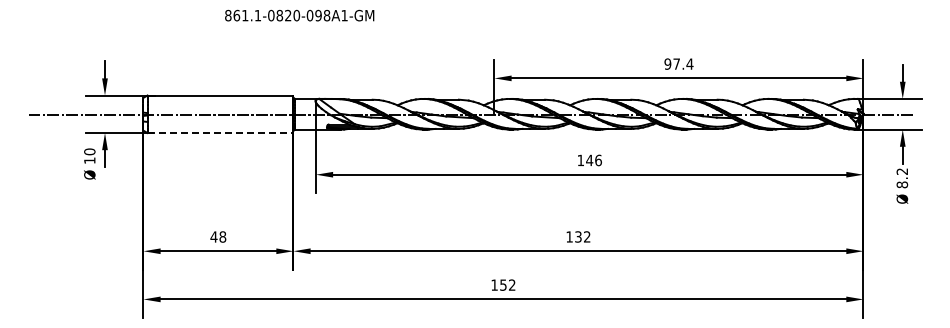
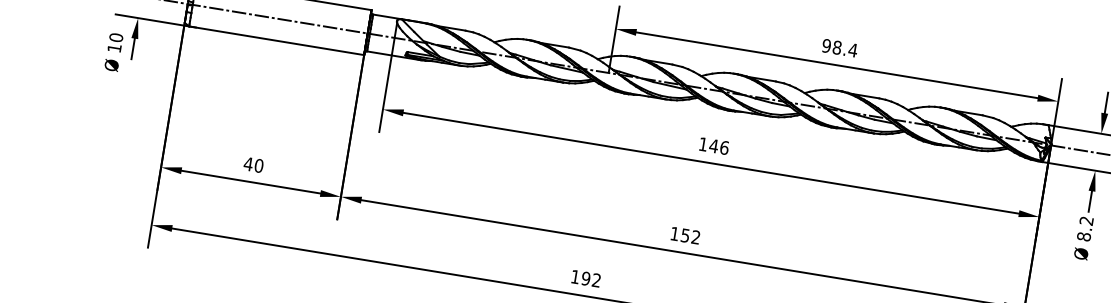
text: (676, 63) -> (837, 46), 97.4 -> 98.4
line: (220, 133) -> (276, 41), dashed -> solid
text: (578, 235) -> (685, 233), 132 -> 152
text: (222, 236) -> (258, 165), 48 -> 40
text: (503, 284) -> (586, 277), 152 -> 192

